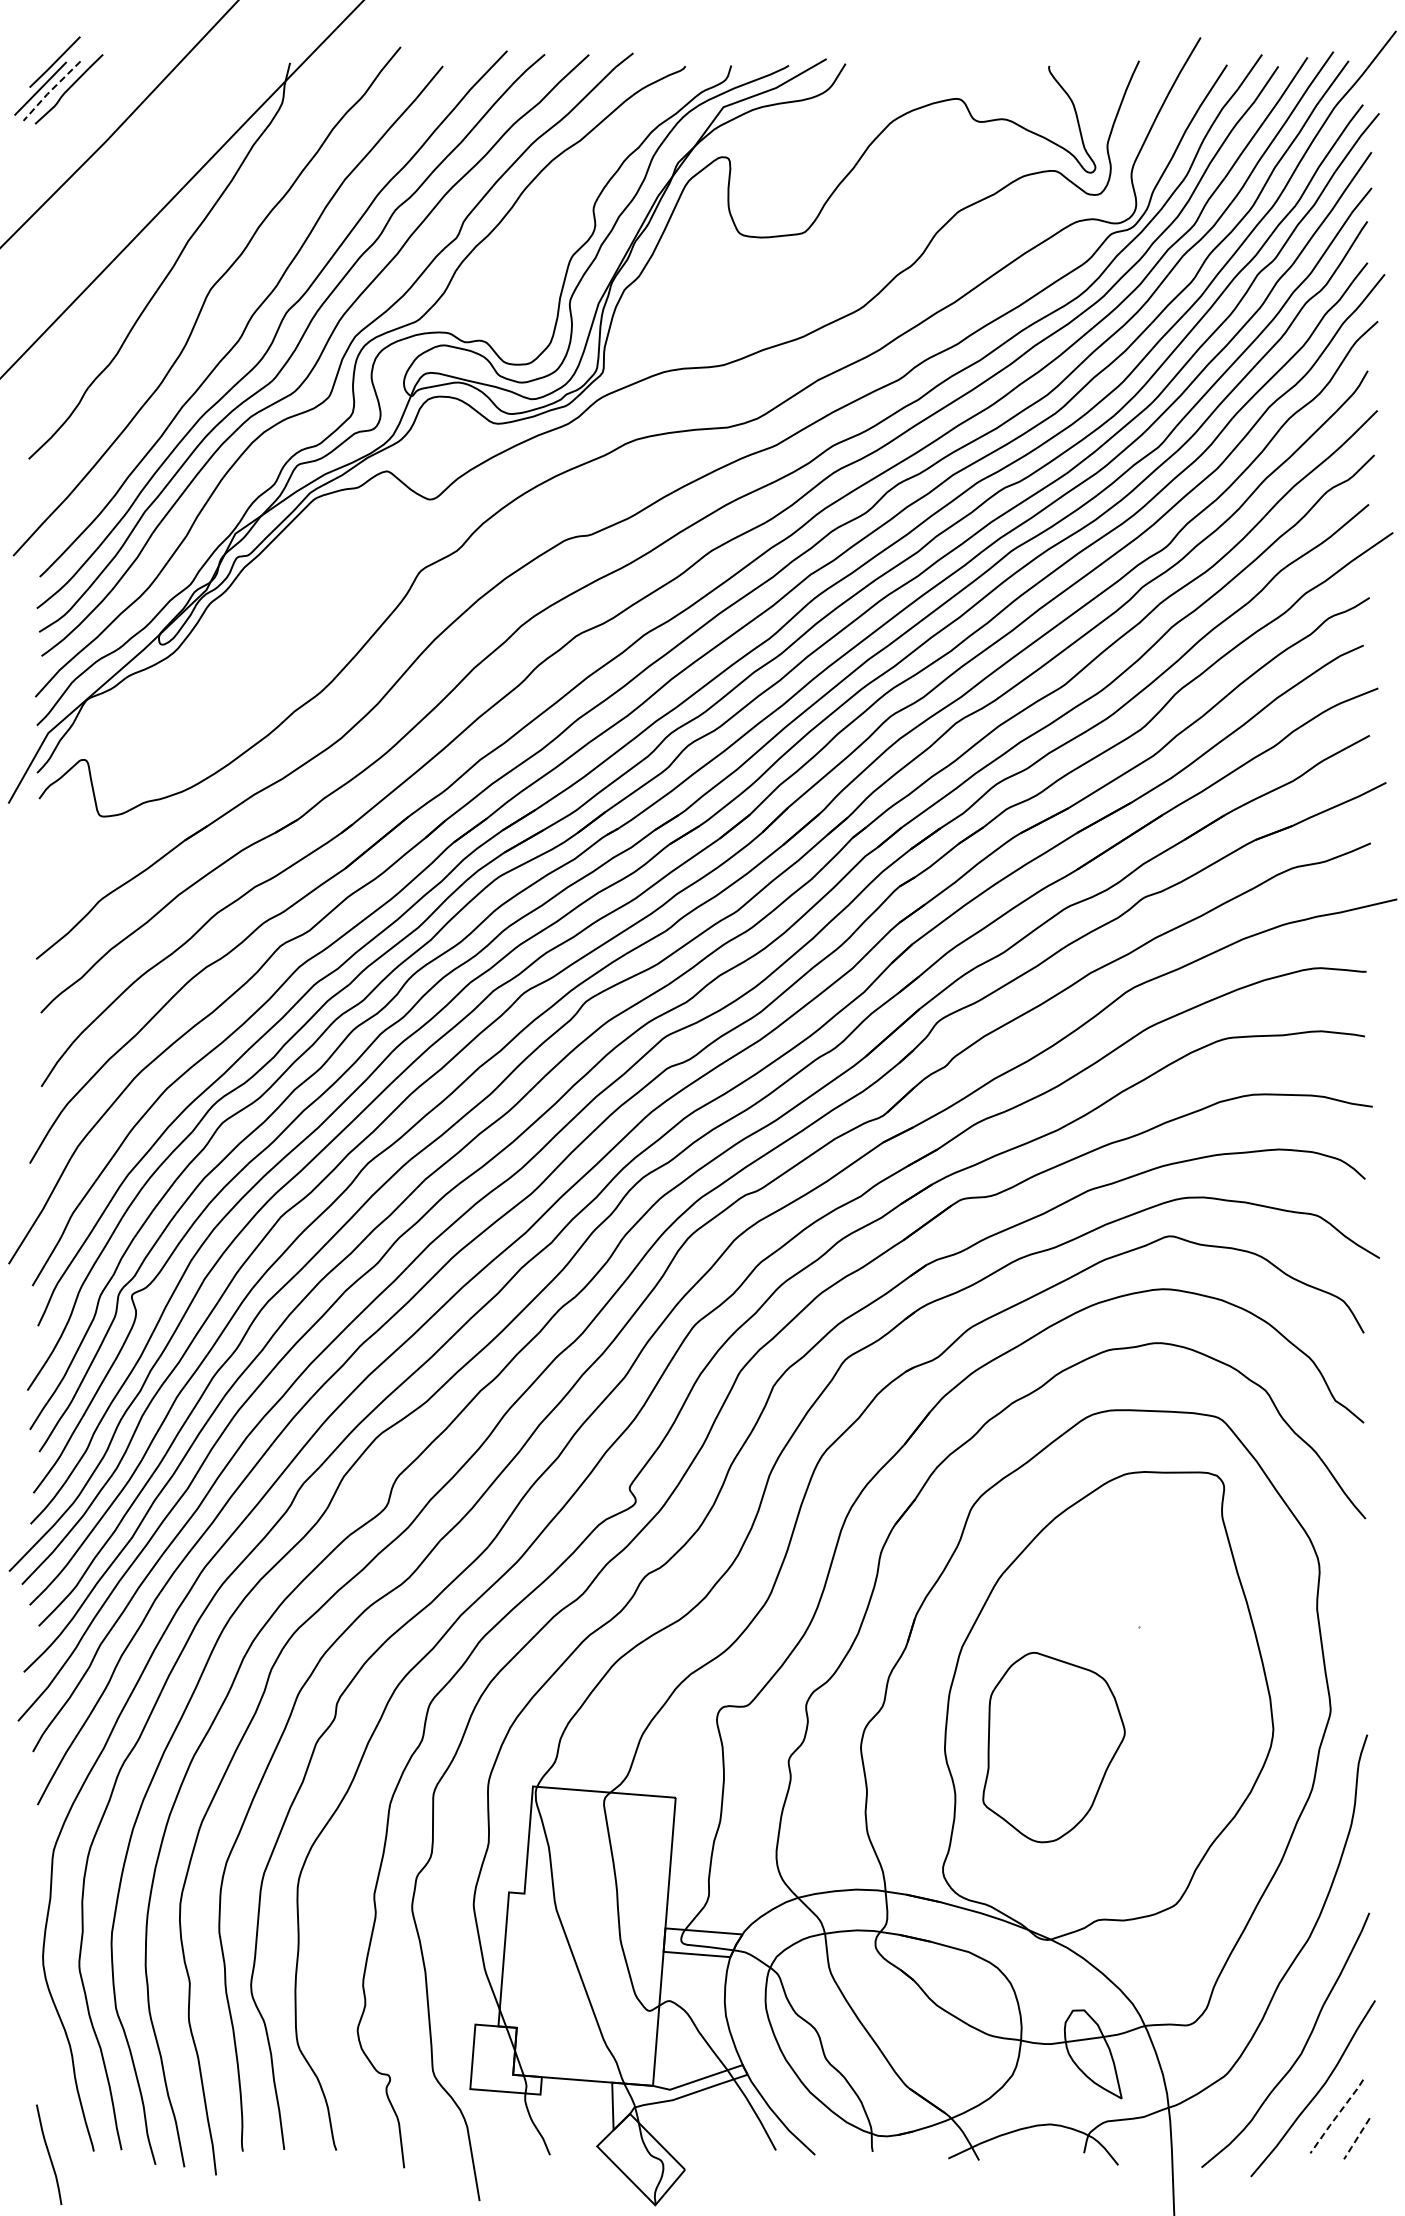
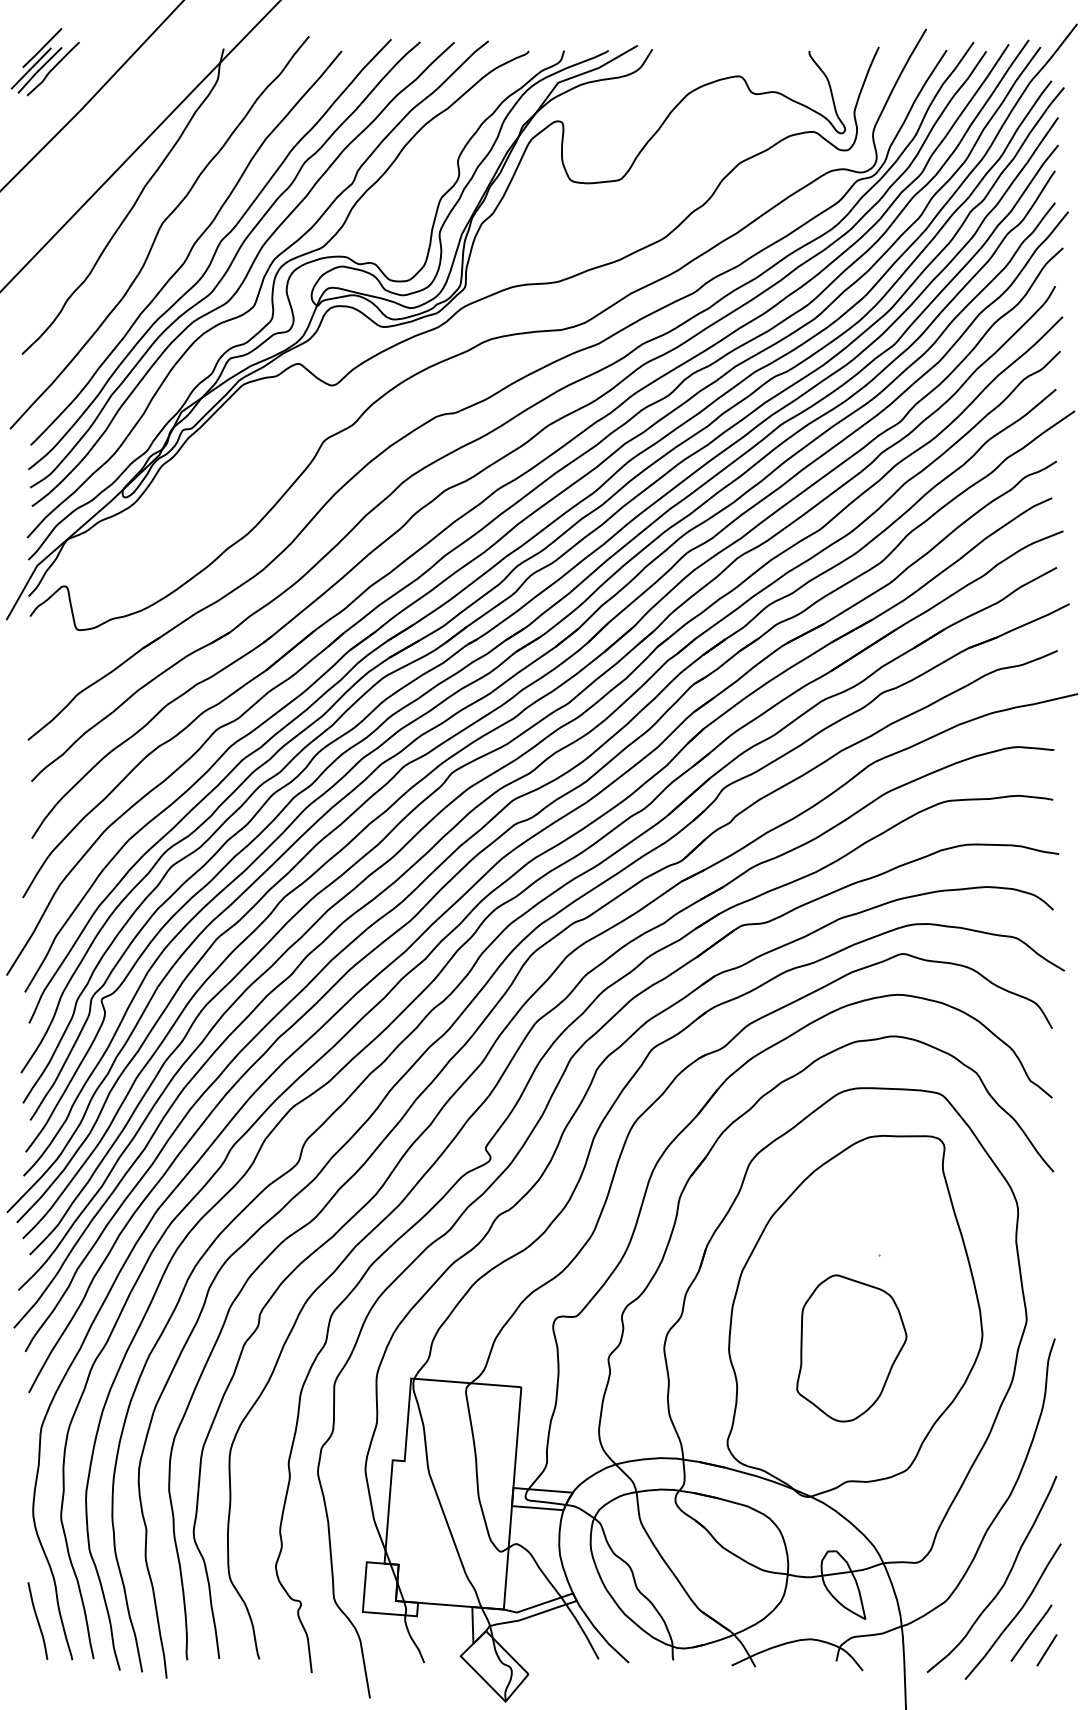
line: (50, 90) -> (38, 69), dashed -> solid
part: (1053, 1747) -> (851, 1348), moved
line: (1337, 2116) -> (1031, 1633), dashed -> solid
line: (1356, 2139) -> (1046, 1650), dashed -> solid
curve: (49, 2154) -> (38, 1620), moved

